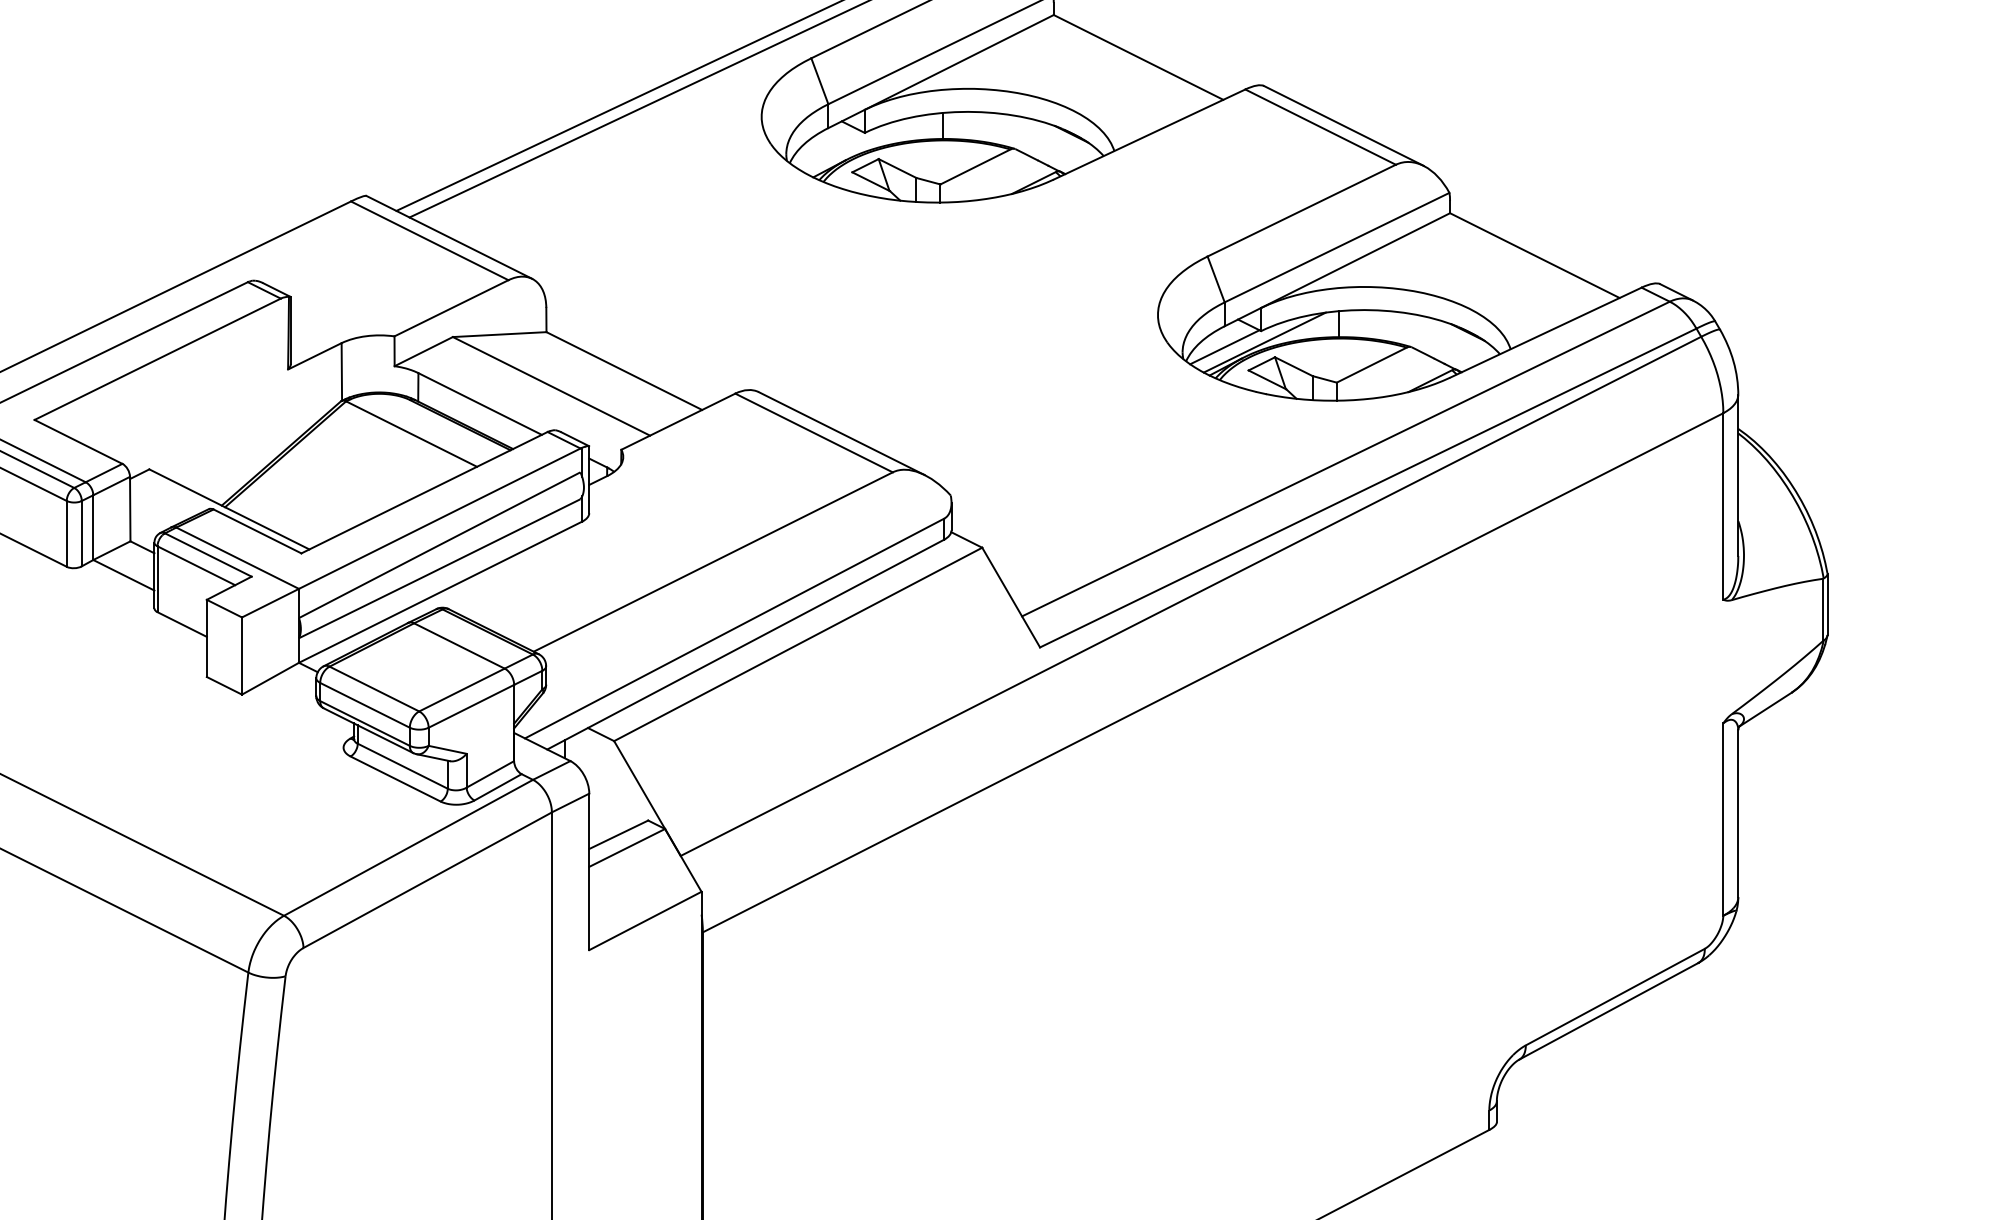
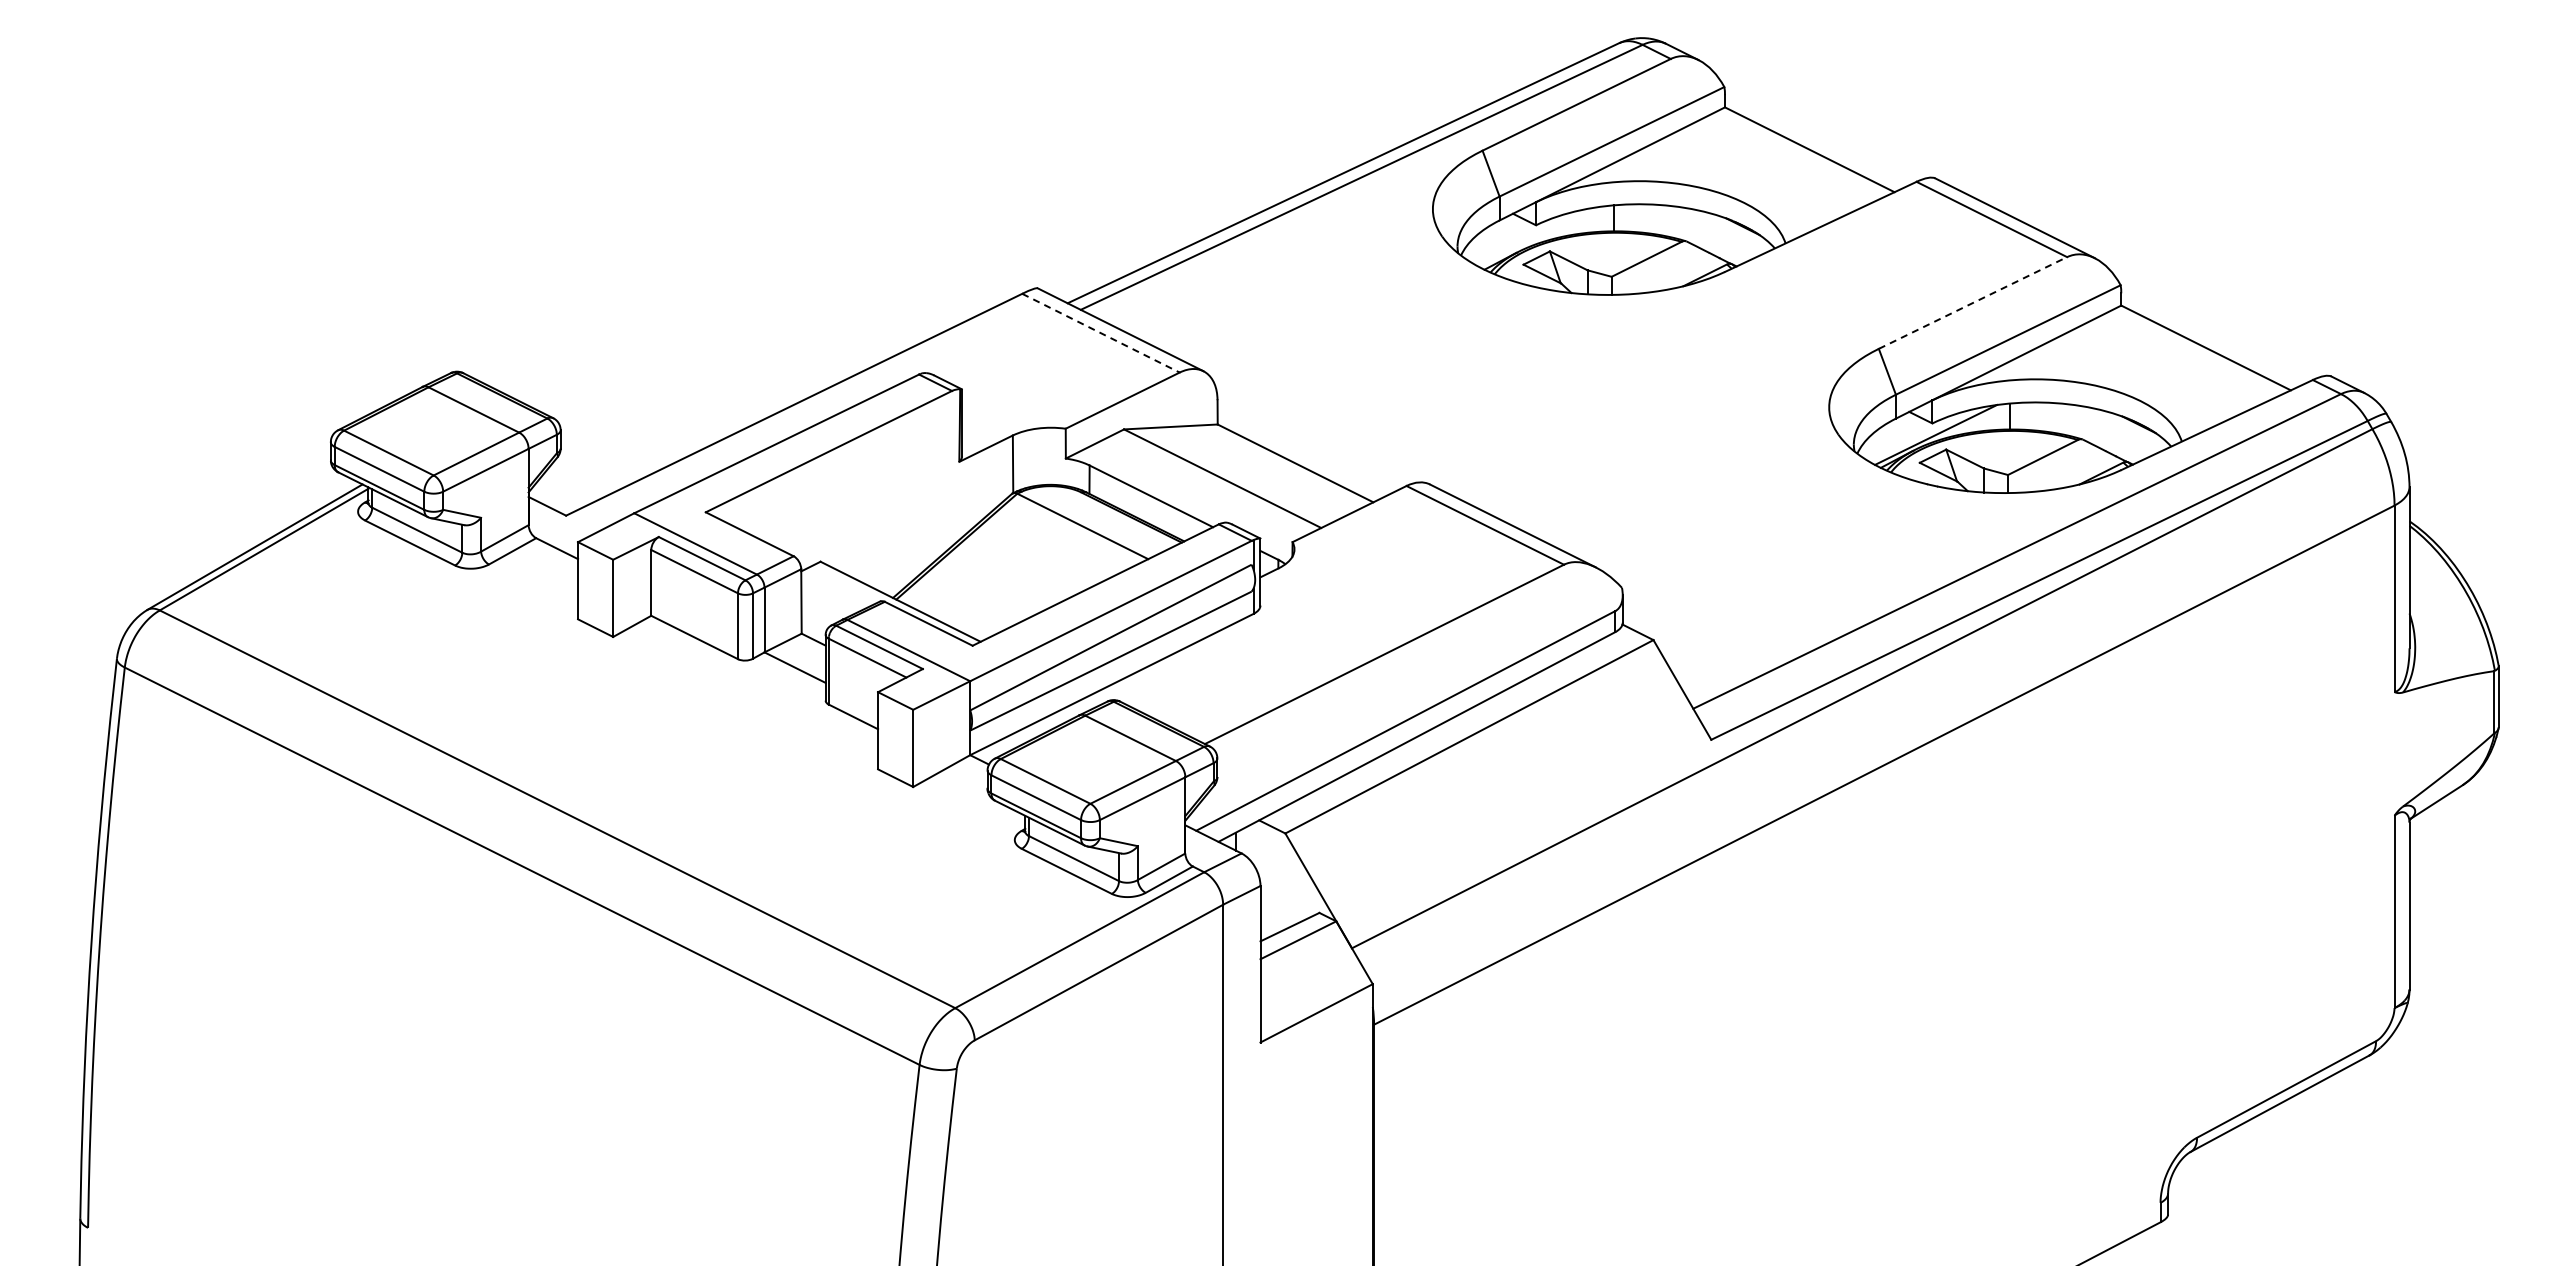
line: (1301, 211) -> (1972, 303), solid -> dashed
line: (430, 241) -> (1101, 333), solid -> dashed
line: (1224, 347) -> (1895, 439), removed

